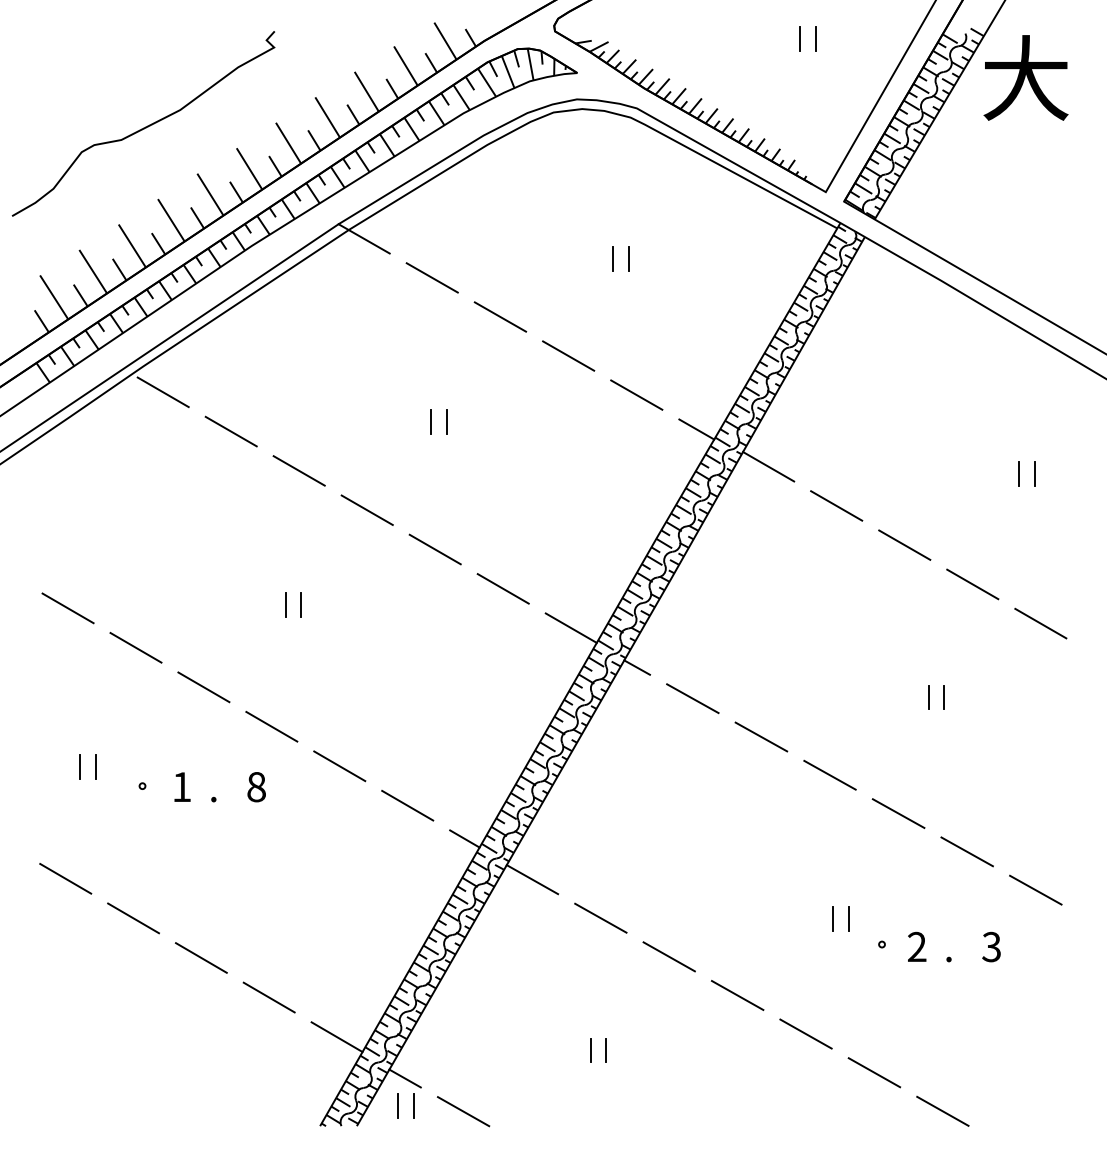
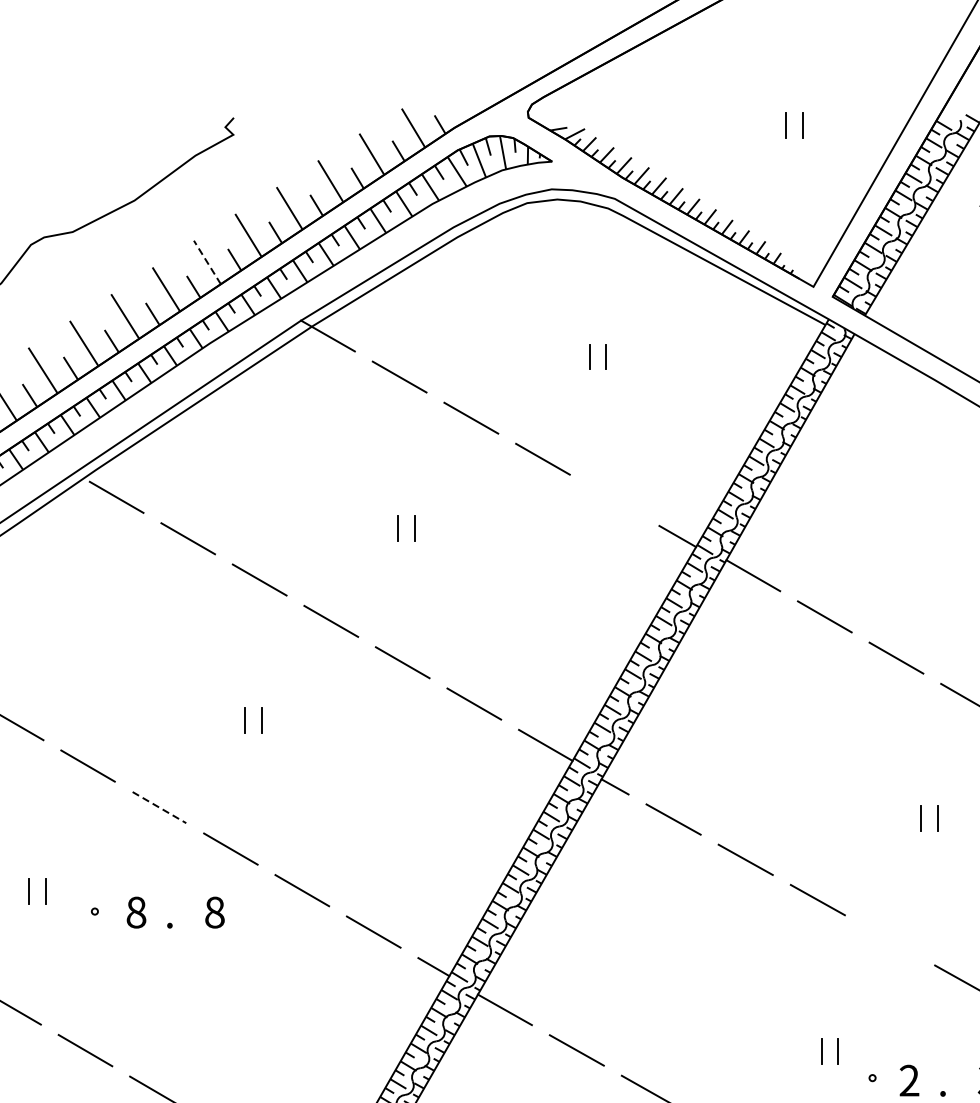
line: (249, 168) -> (207, 262), solid -> dashed
line: (636, 394) -> (614, 499), removed
line: (204, 687) -> (160, 807), solid -> dashed
text: (181, 787) -> (135, 912), 1 -> 8
line: (898, 813) -> (889, 940), removed

